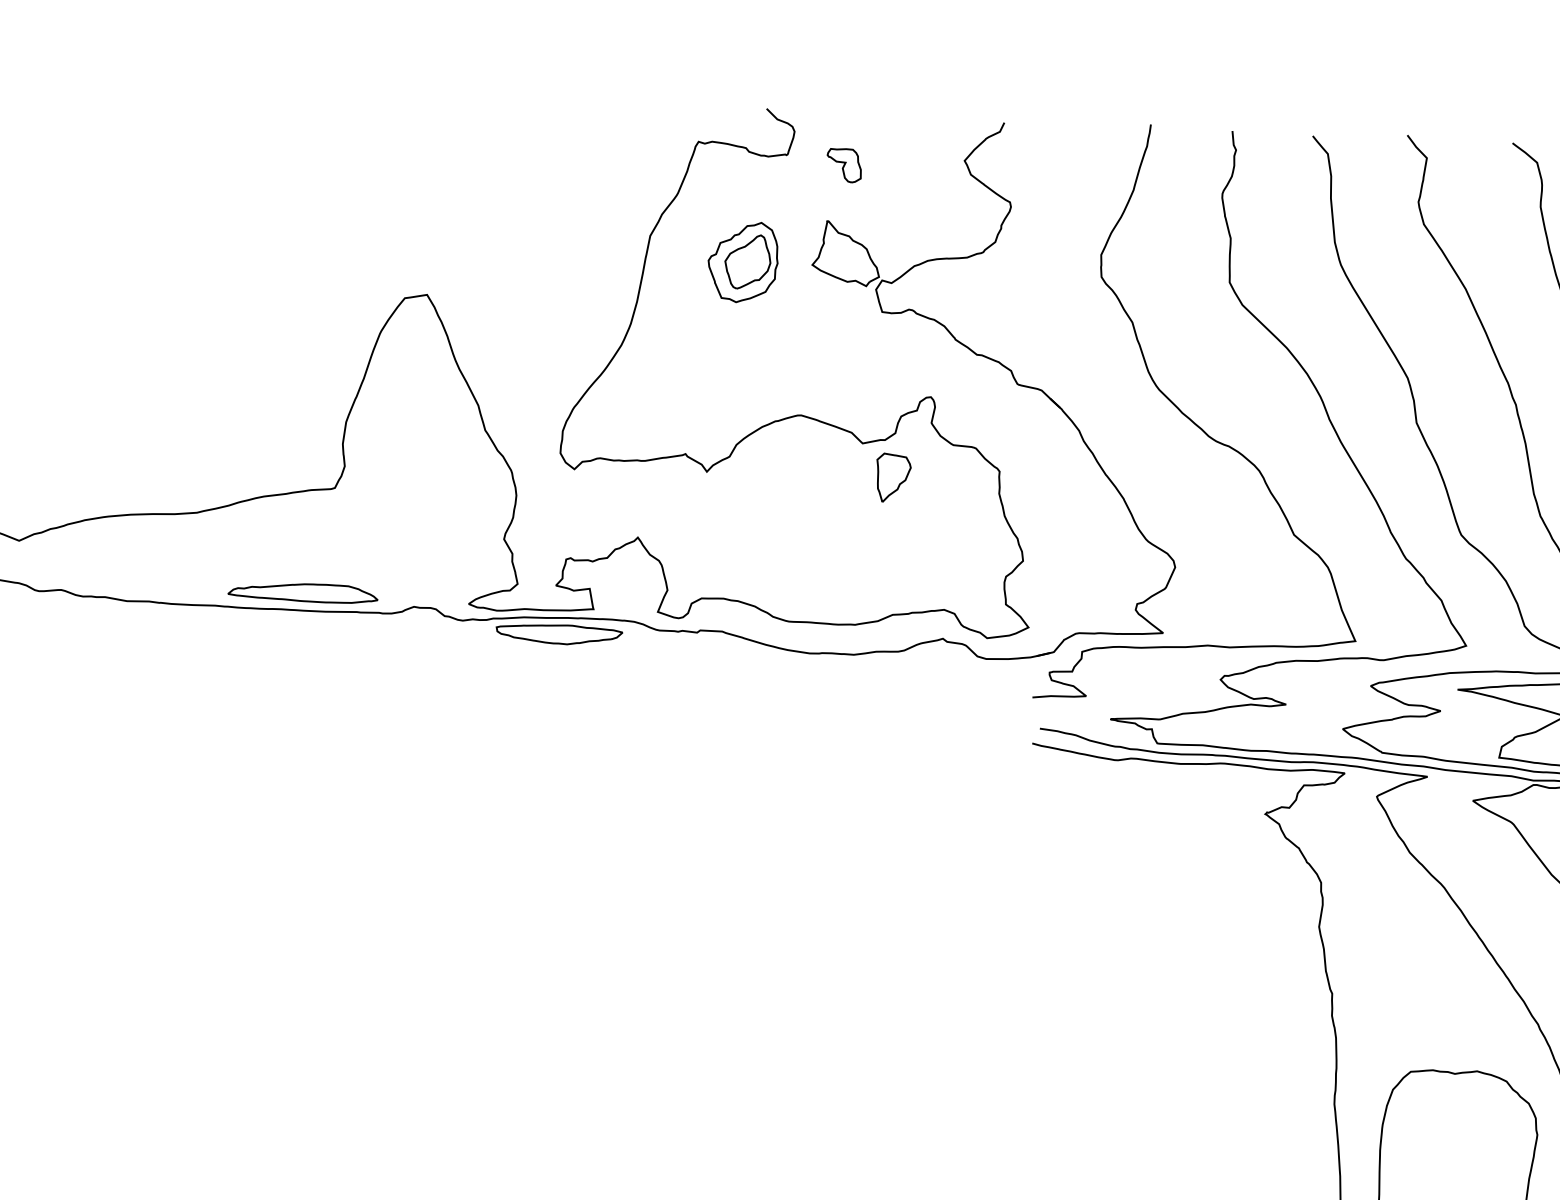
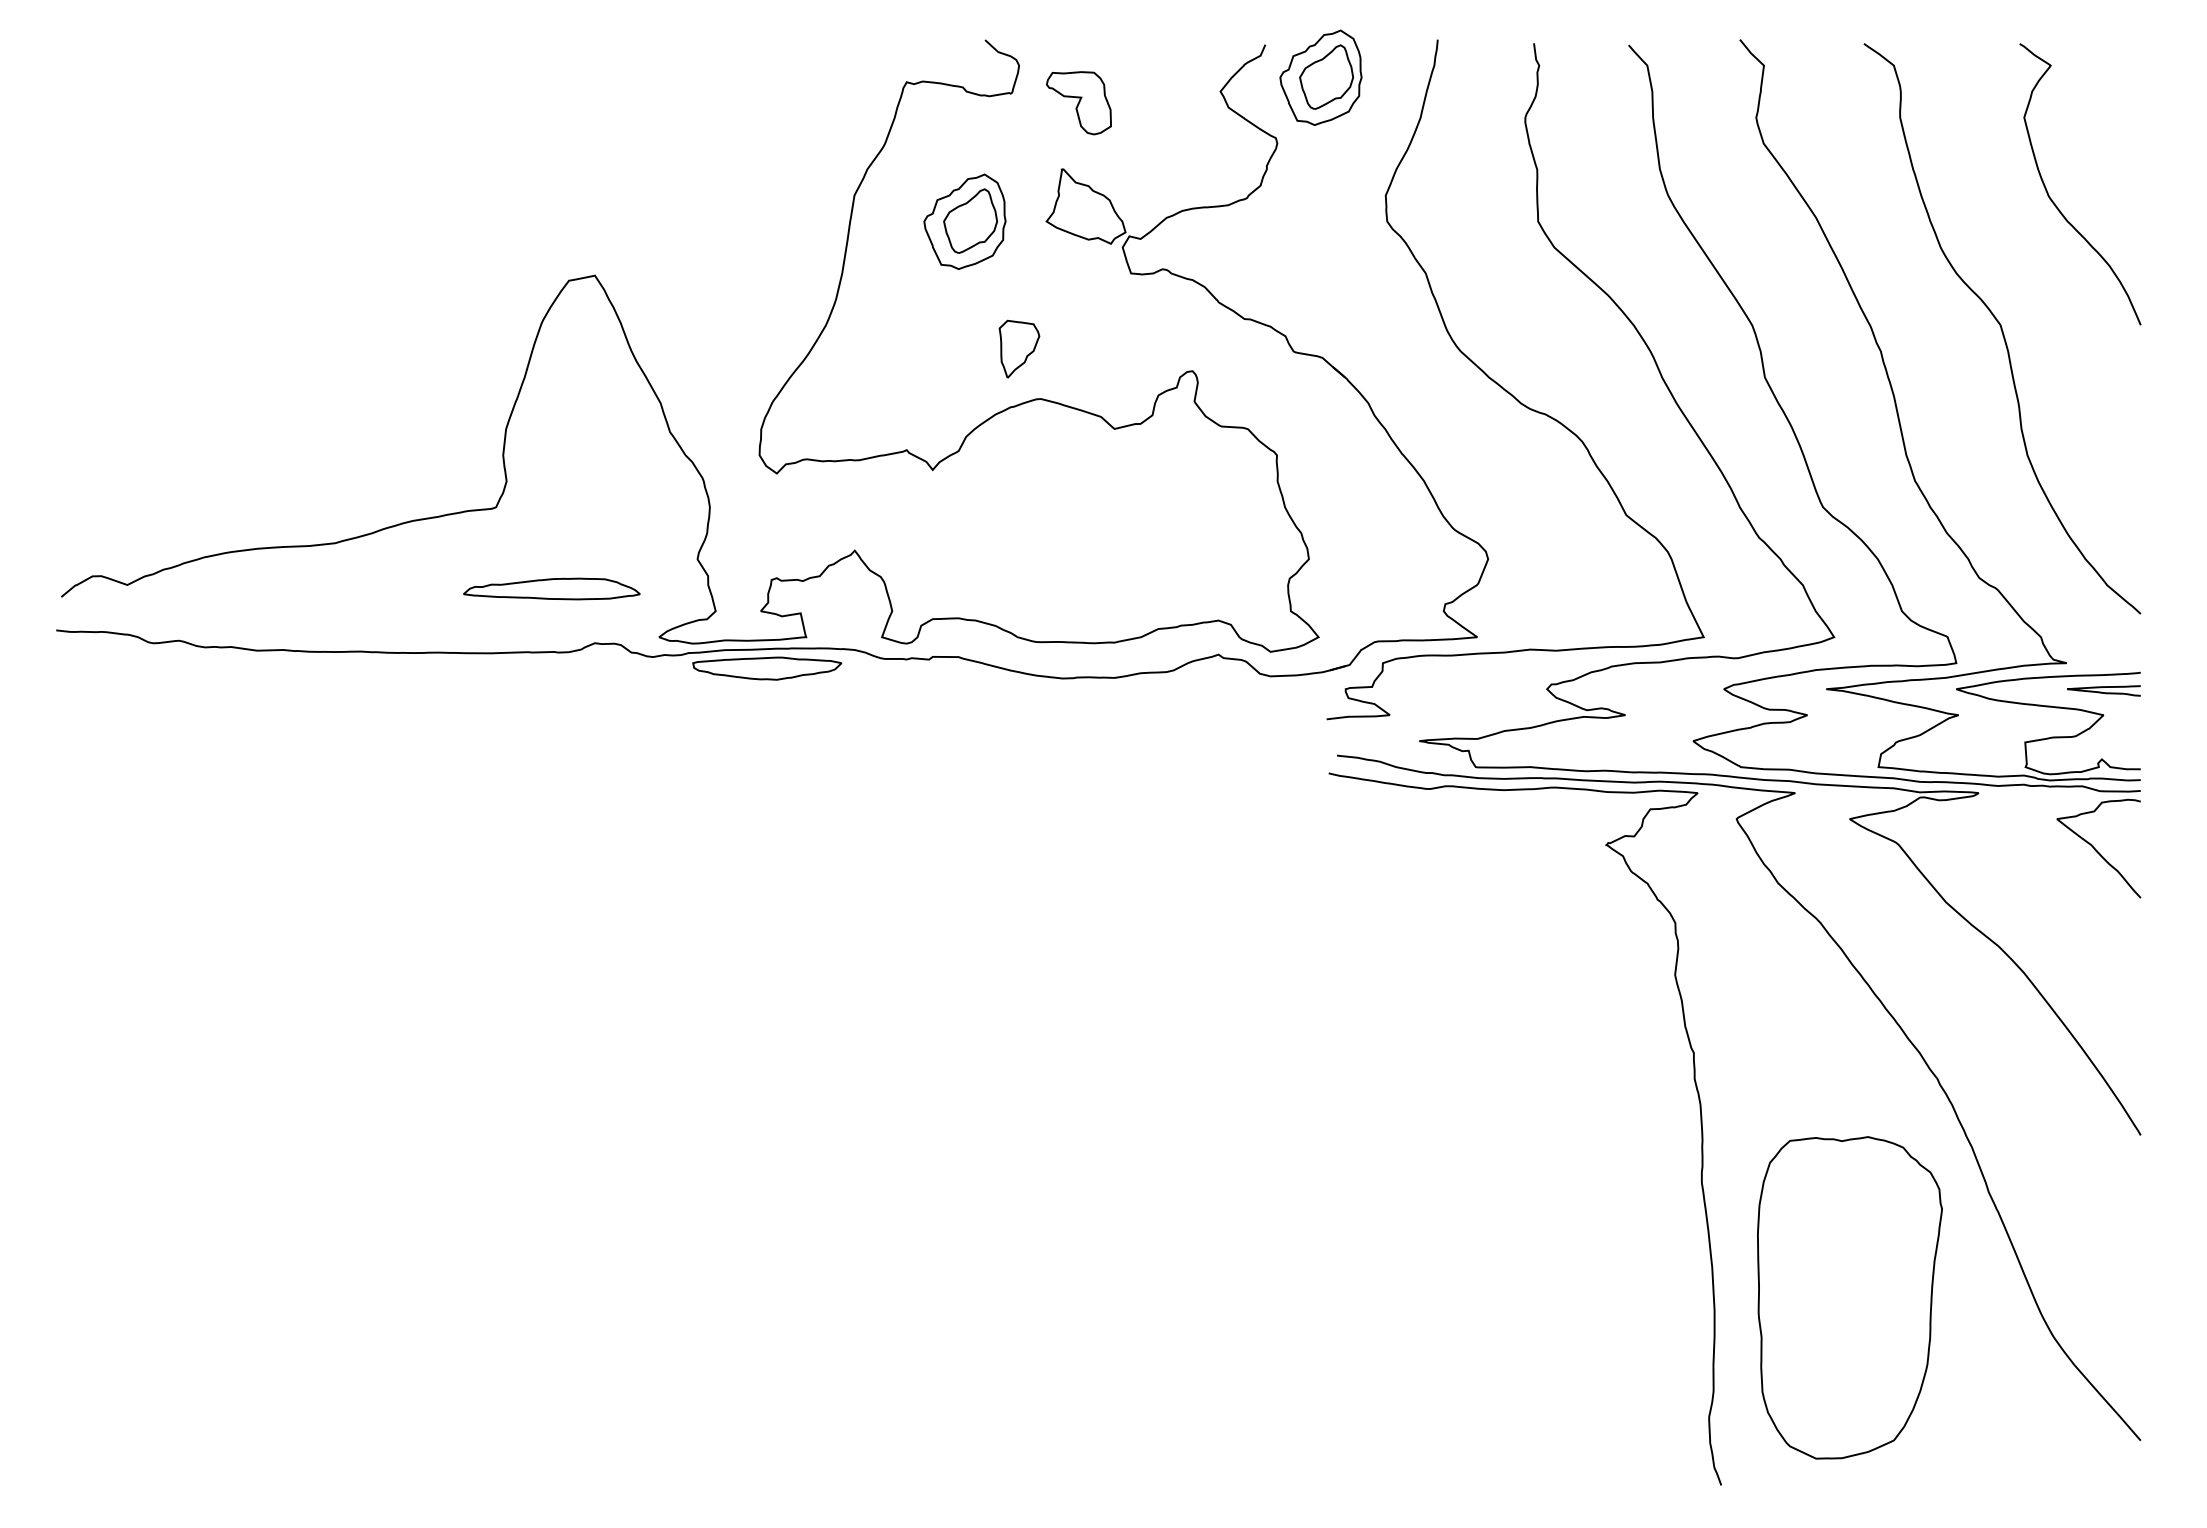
part: (1050, 152) -> (1320, 77), added
part: (844, 165) -> (1079, 102), size x1.6
part: (893, 477) -> (1019, 348), moved
part: (302, 592) -> (551, 588), moved

